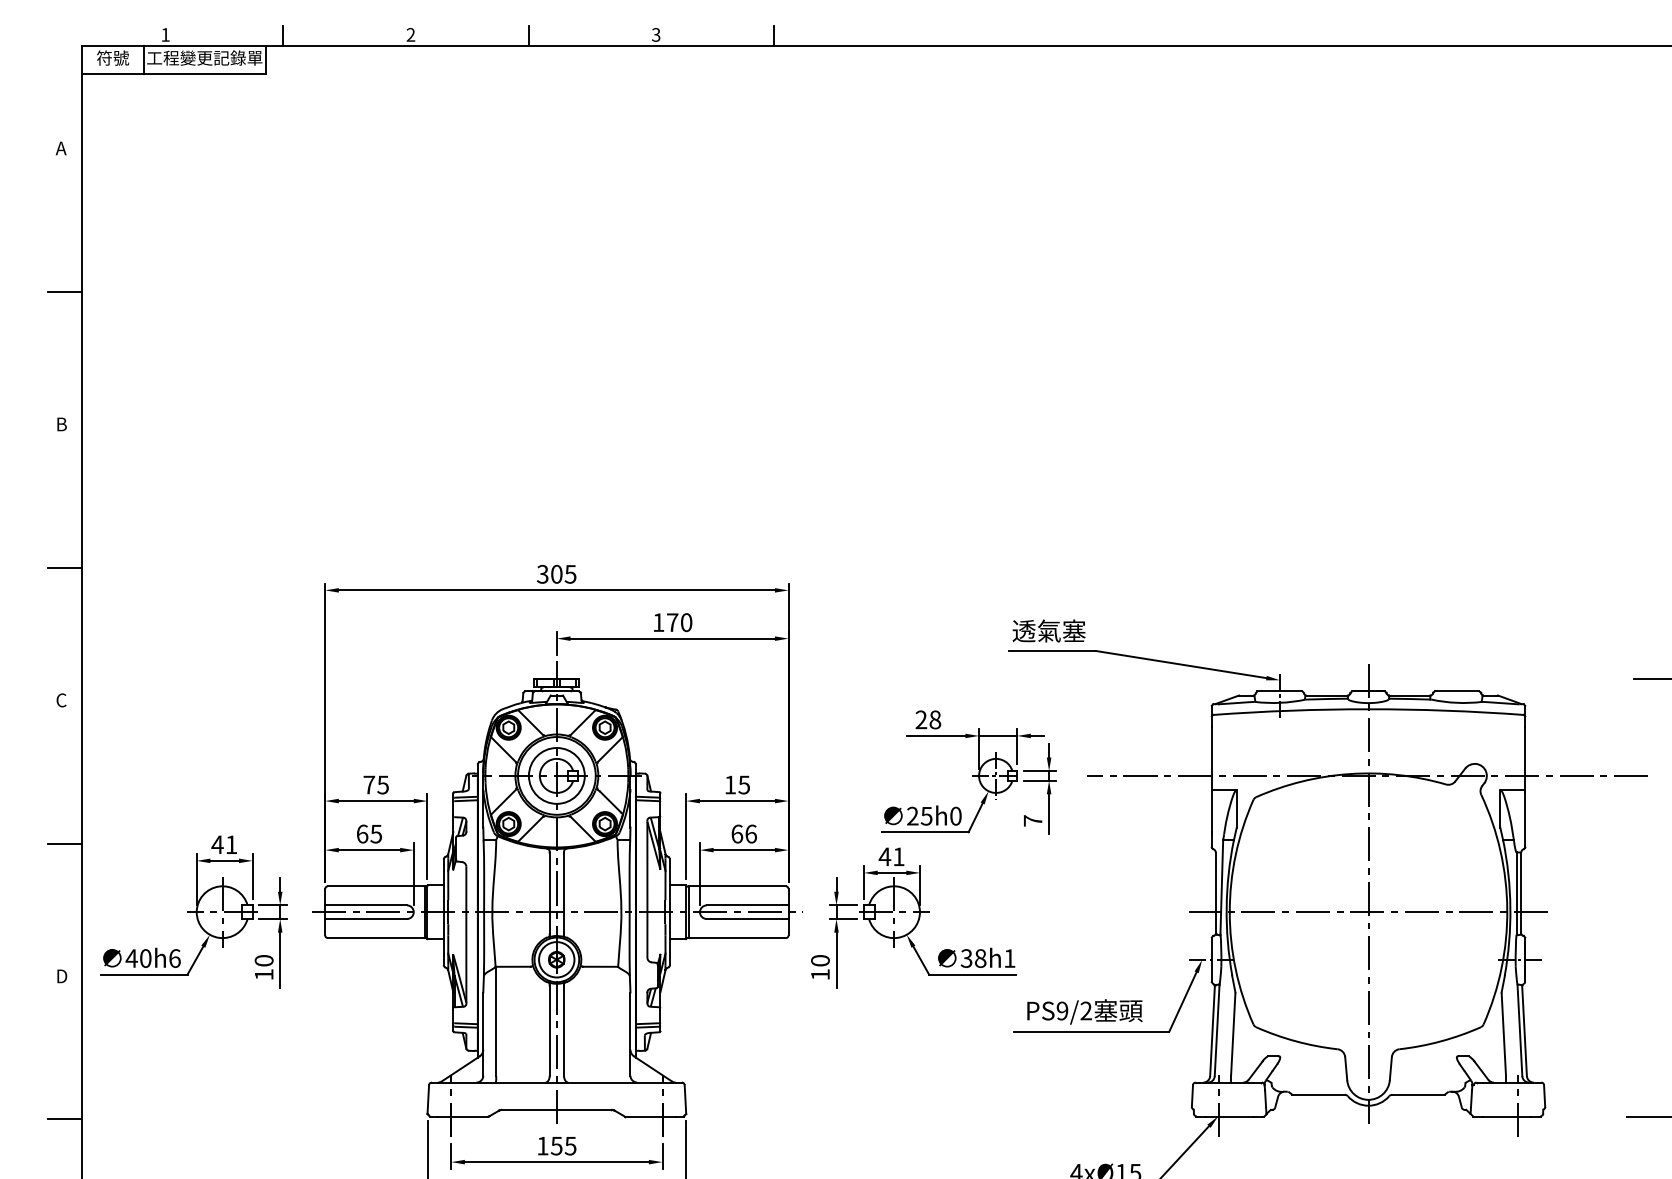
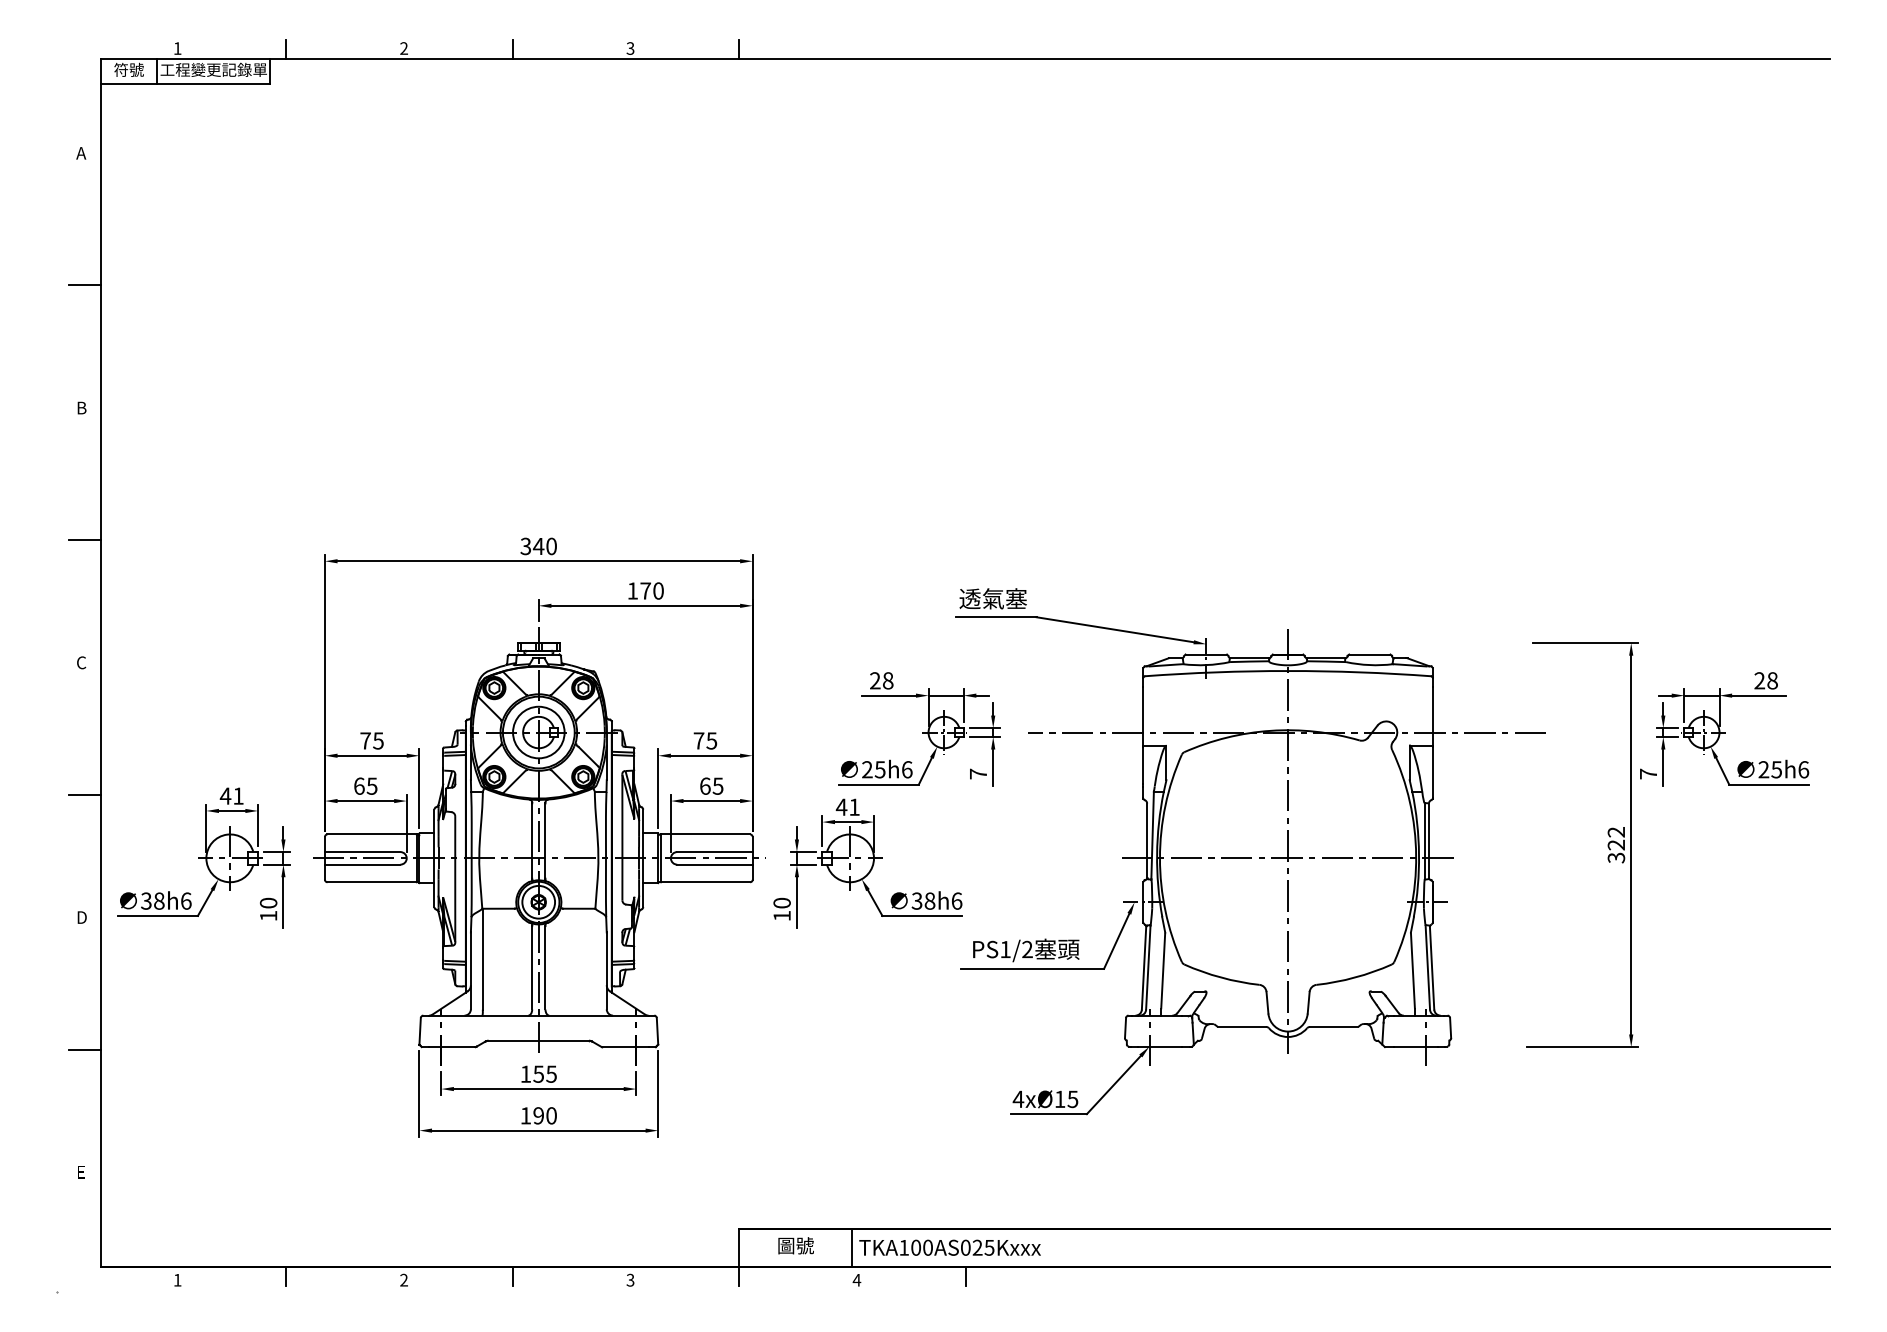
text: (563, 574) -> (544, 546), 305 -> 340
text: (729, 784) -> (698, 740), 15 -> 75
text: (956, 815) -> (907, 769), 25h0 -> 25h6
text: (750, 833) -> (717, 785), 66 -> 65
text: (138, 957) -> (152, 900), 40h6 -> 38h6
text: (1010, 957) -> (957, 900), 38h1 -> 38h6
text: (1062, 1010) -> (1005, 949), PS9/2 -> PS1/2

